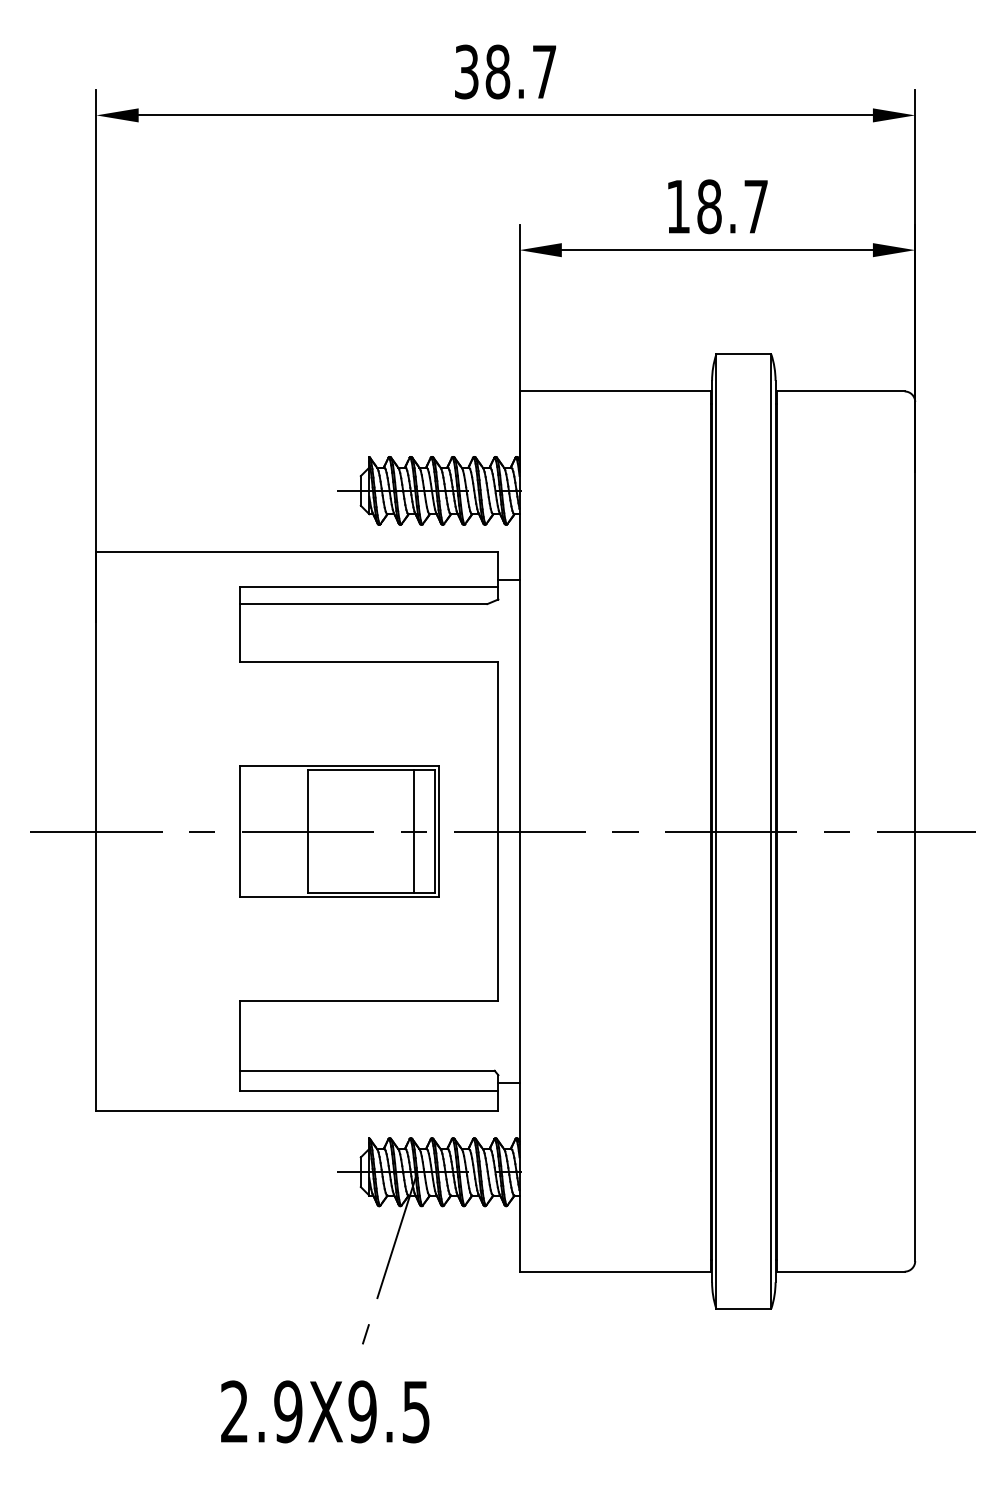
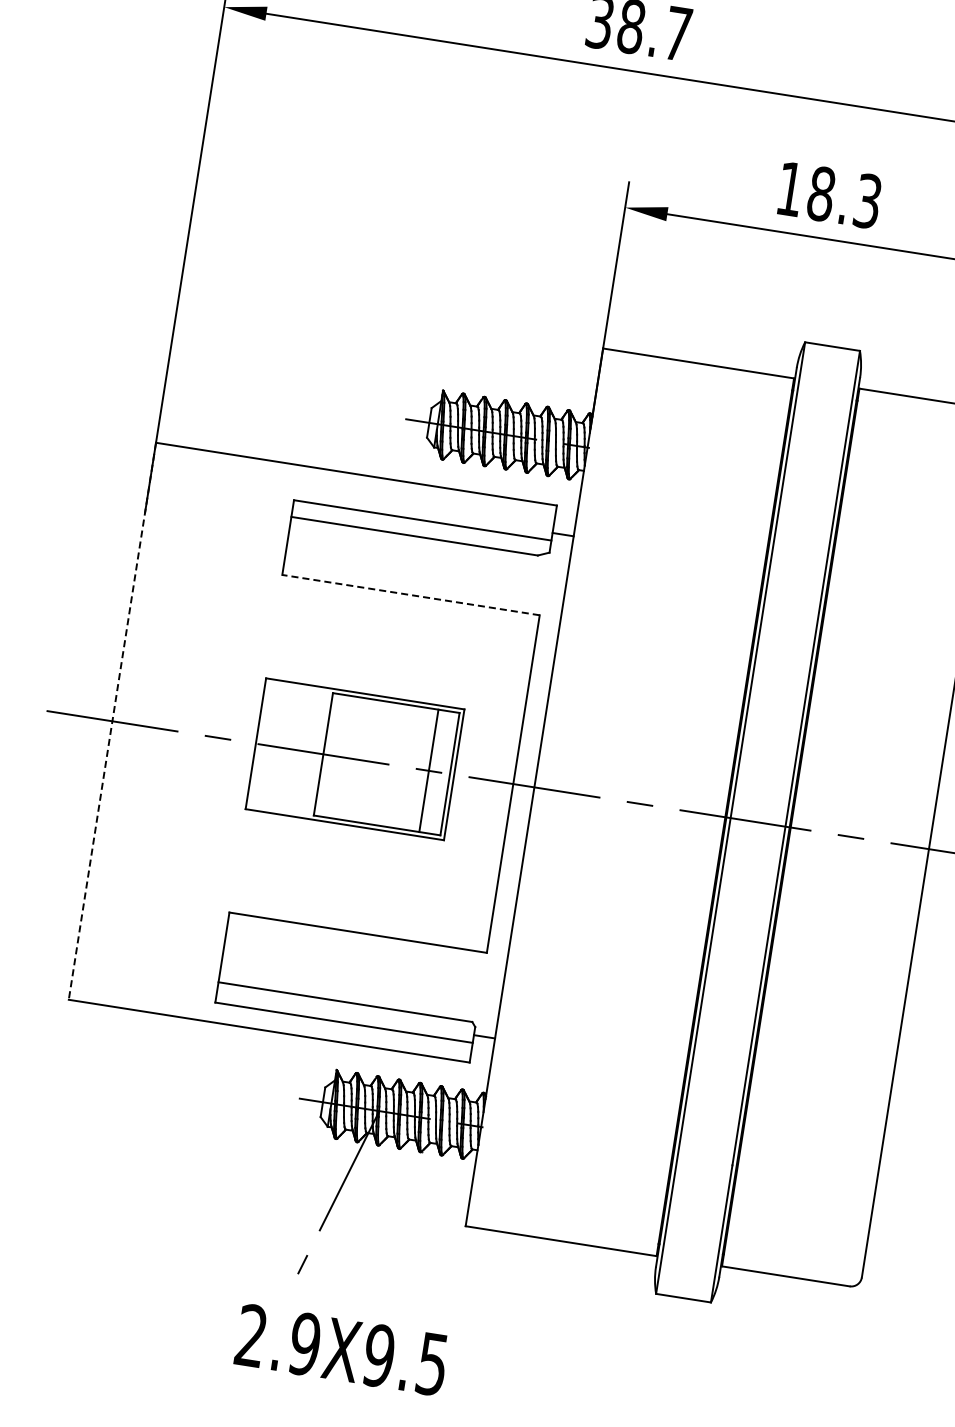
text: (755, 206) -> (867, 200), 18.7 -> 18.3
line: (368, 662) -> (410, 595), solid -> dashed
line: (96, 832) -> (112, 722), solid -> dashed
text: (325, 1411) -> (342, 1349), moved

